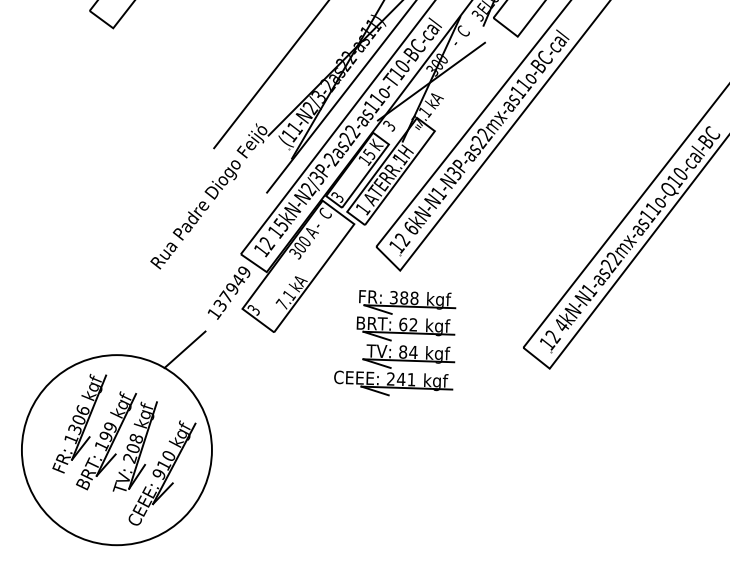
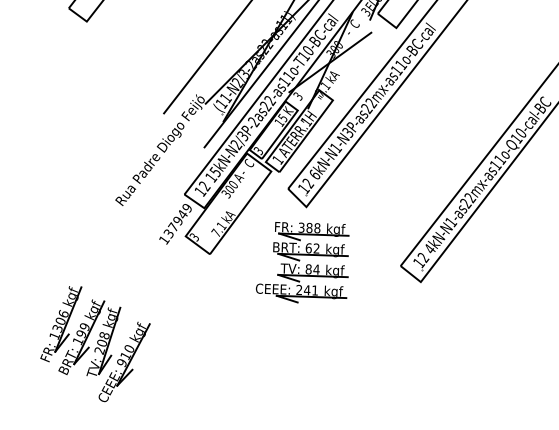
part: (116, 438) -> (89, 335), removed

